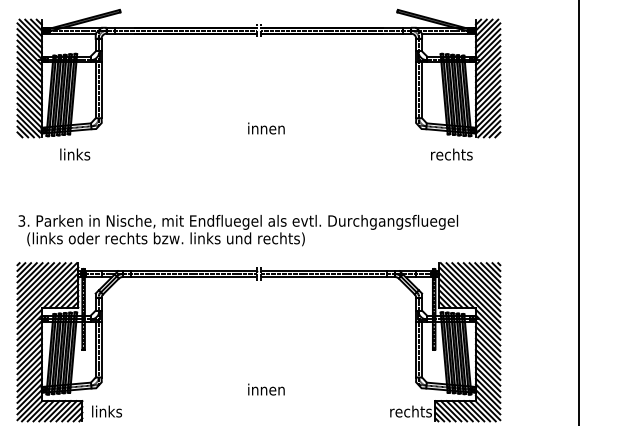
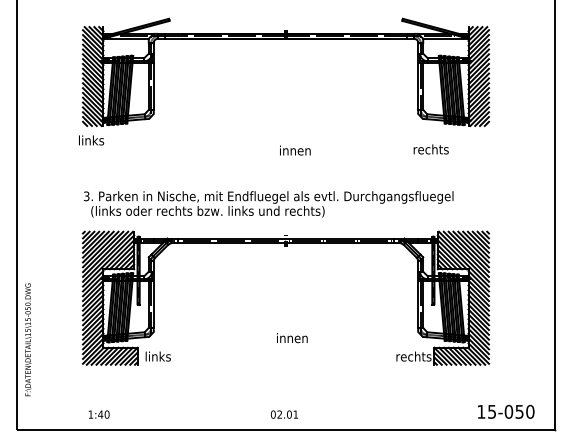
text: (266, 128) -> (295, 150), moved
text: (75, 154) -> (91, 140), moved
text: (450, 154) -> (430, 149), moved

